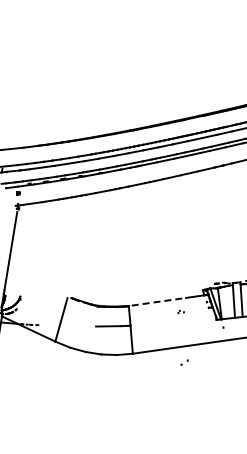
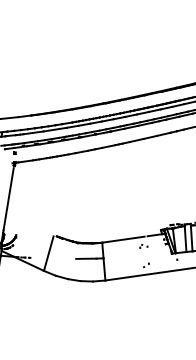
line: (155, 302) -> (123, 239), dashed -> solid
part: (180, 313) -> (143, 248), size x1.67
part: (184, 362) -> (146, 265), moved

